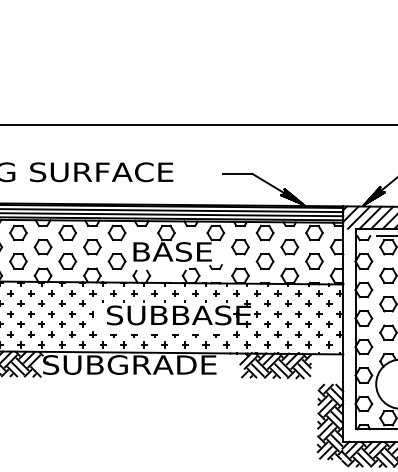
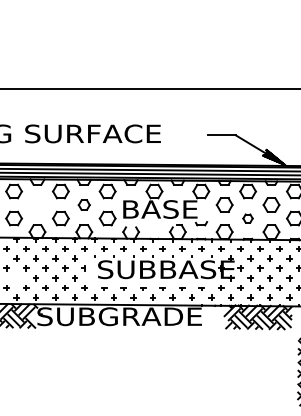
part: (42, 247) -> (36, 205), removed
part: (92, 247) -> (84, 205), size x0.7
part: (264, 261) -> (247, 218), size x0.6
part: (20, 324) -> (16, 278), removed

